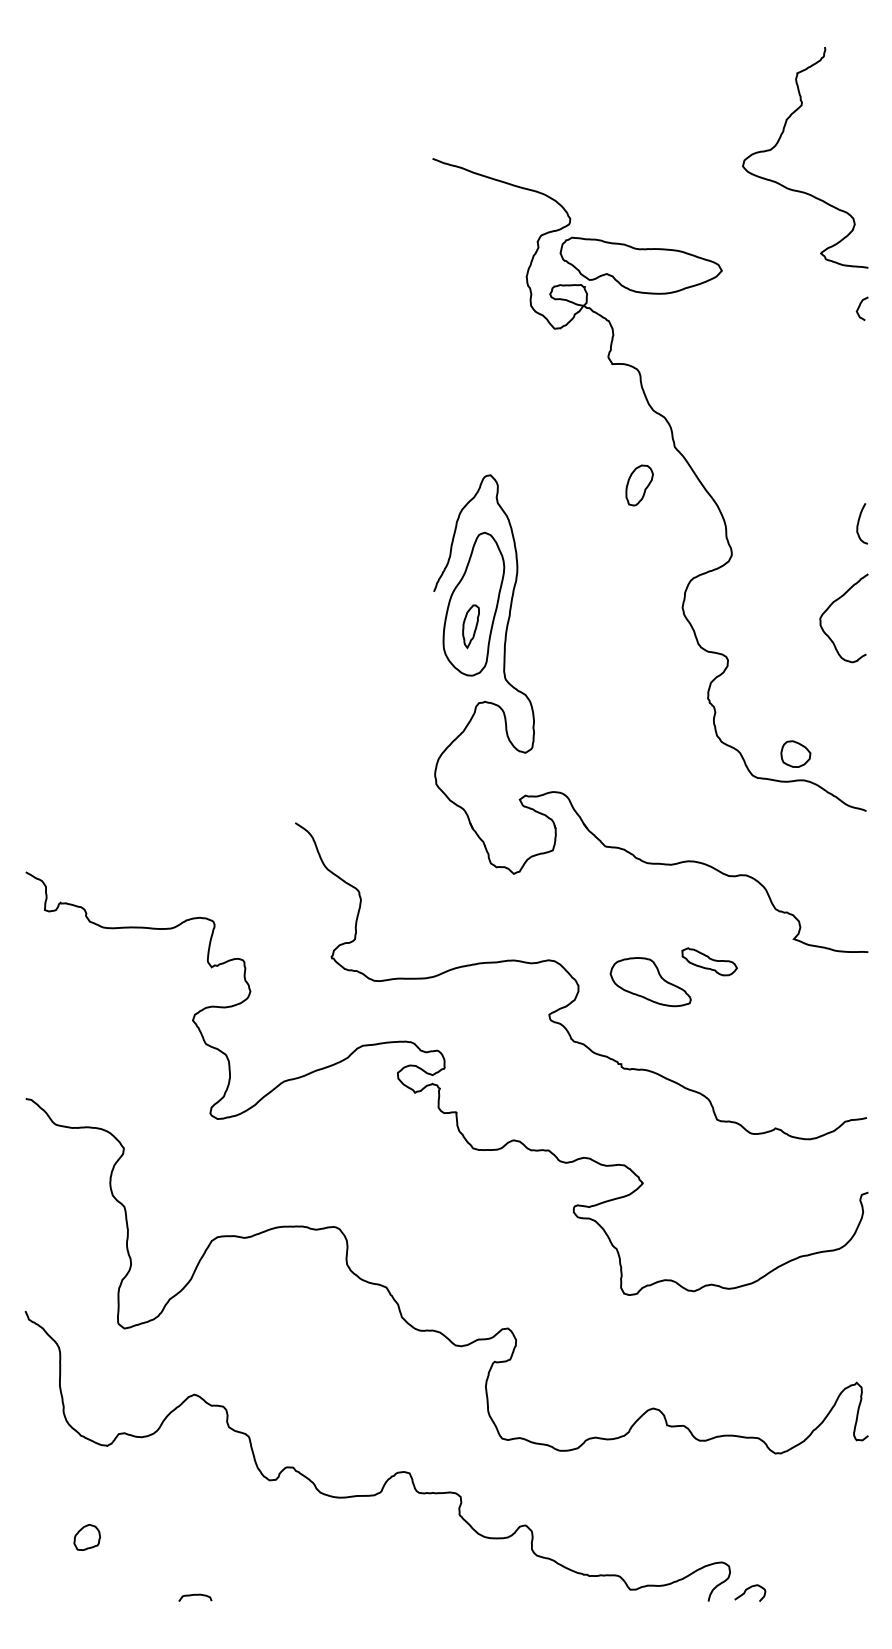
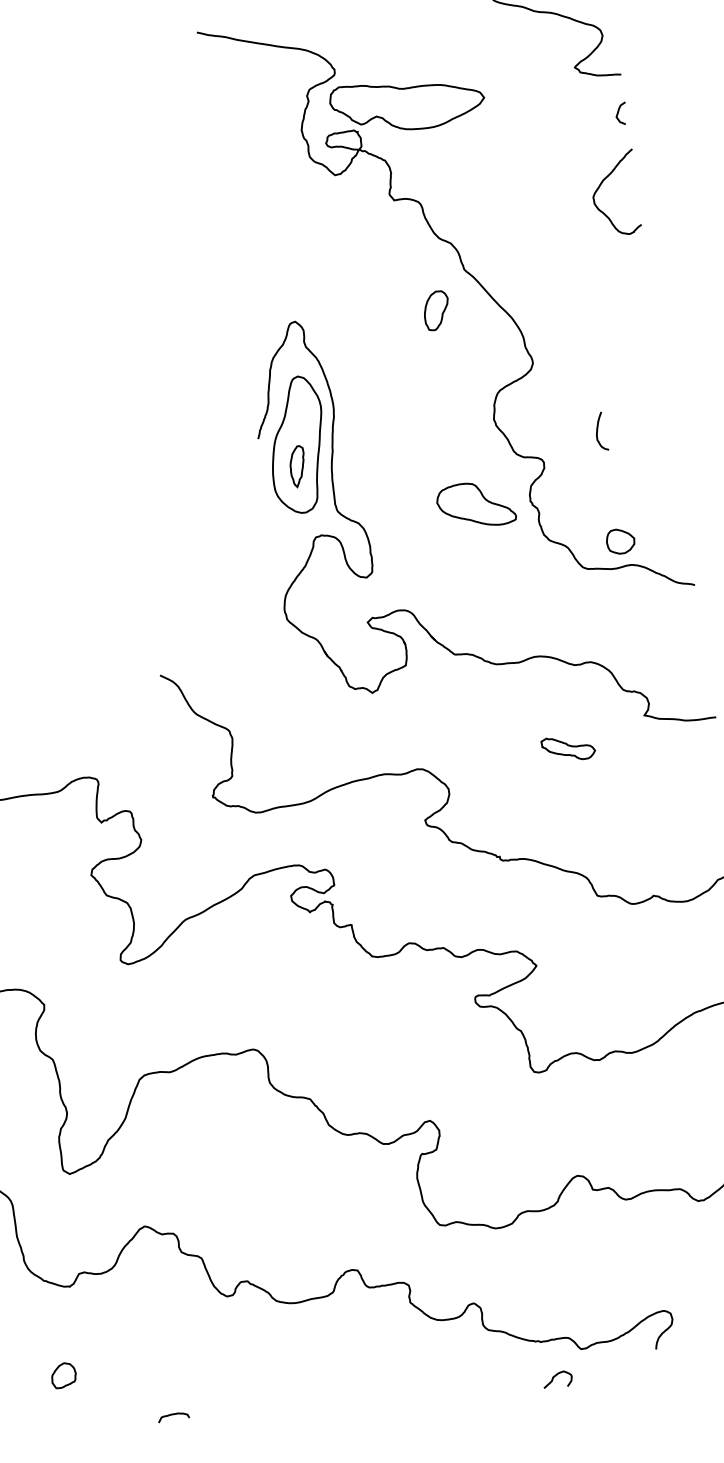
curve: (859, 522) -> (598, 430), moved
curve: (829, 608) -> (600, 186), moved
part: (650, 982) -> (475, 505), moved
curve: (748, 1589) -> (555, 1376), moved

